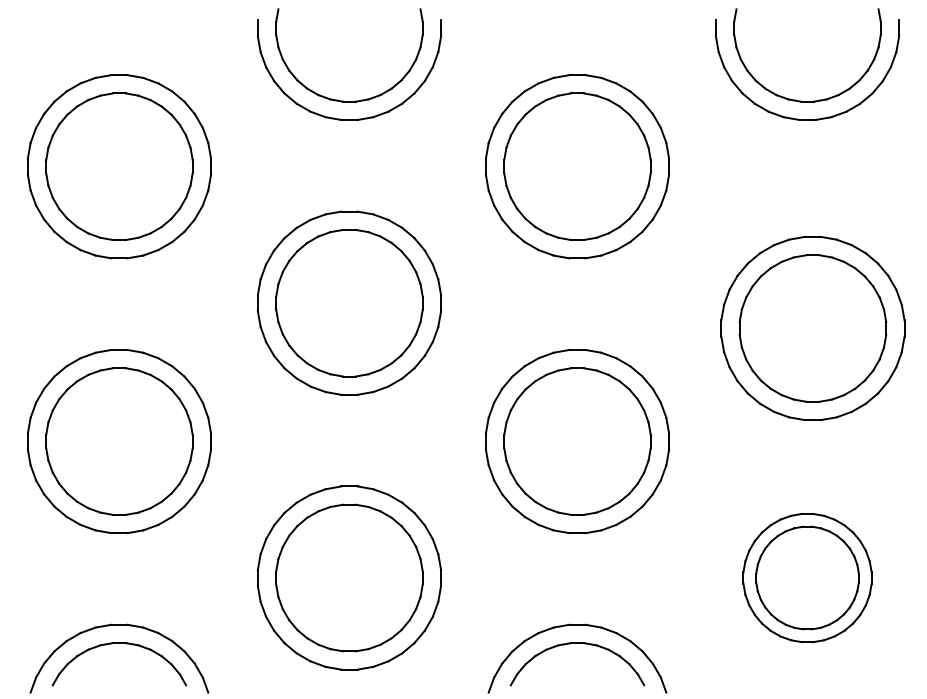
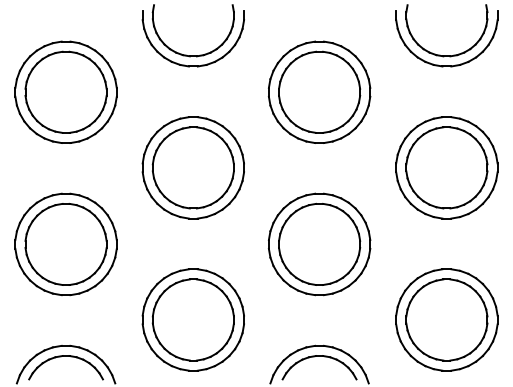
part: (812, 327) -> (446, 167), moved
part: (806, 577) -> (446, 319), size x1.43

